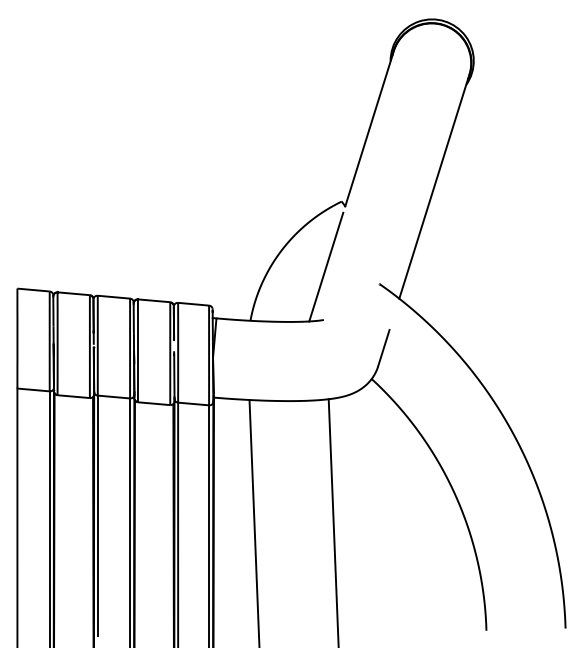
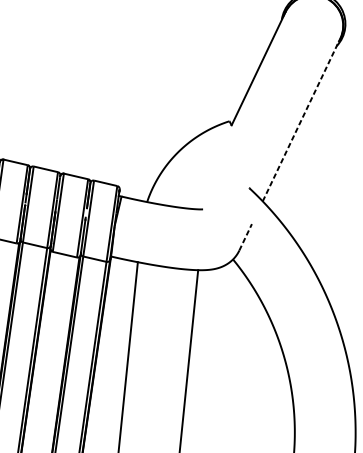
line: (434, 186) -> (301, 119), solid -> dashed
line: (326, 266) -> (210, 169), removed
line: (383, 347) -> (245, 236), solid -> dashed

